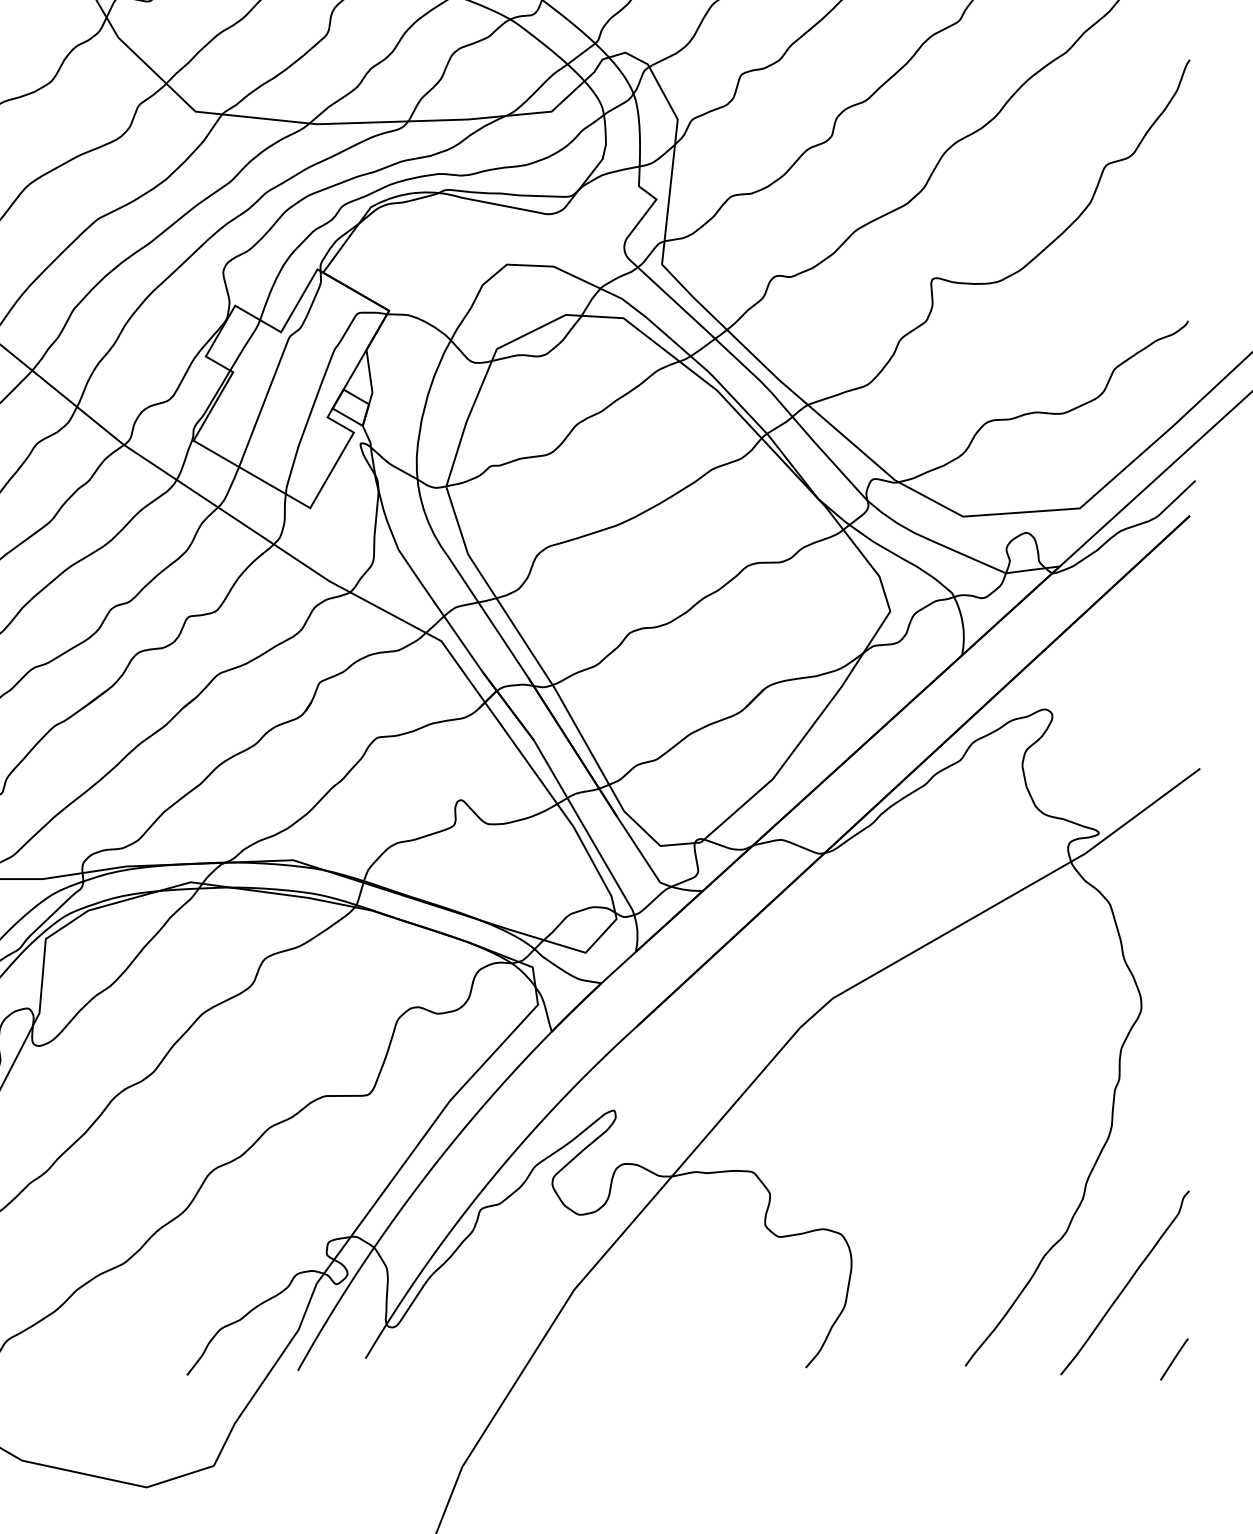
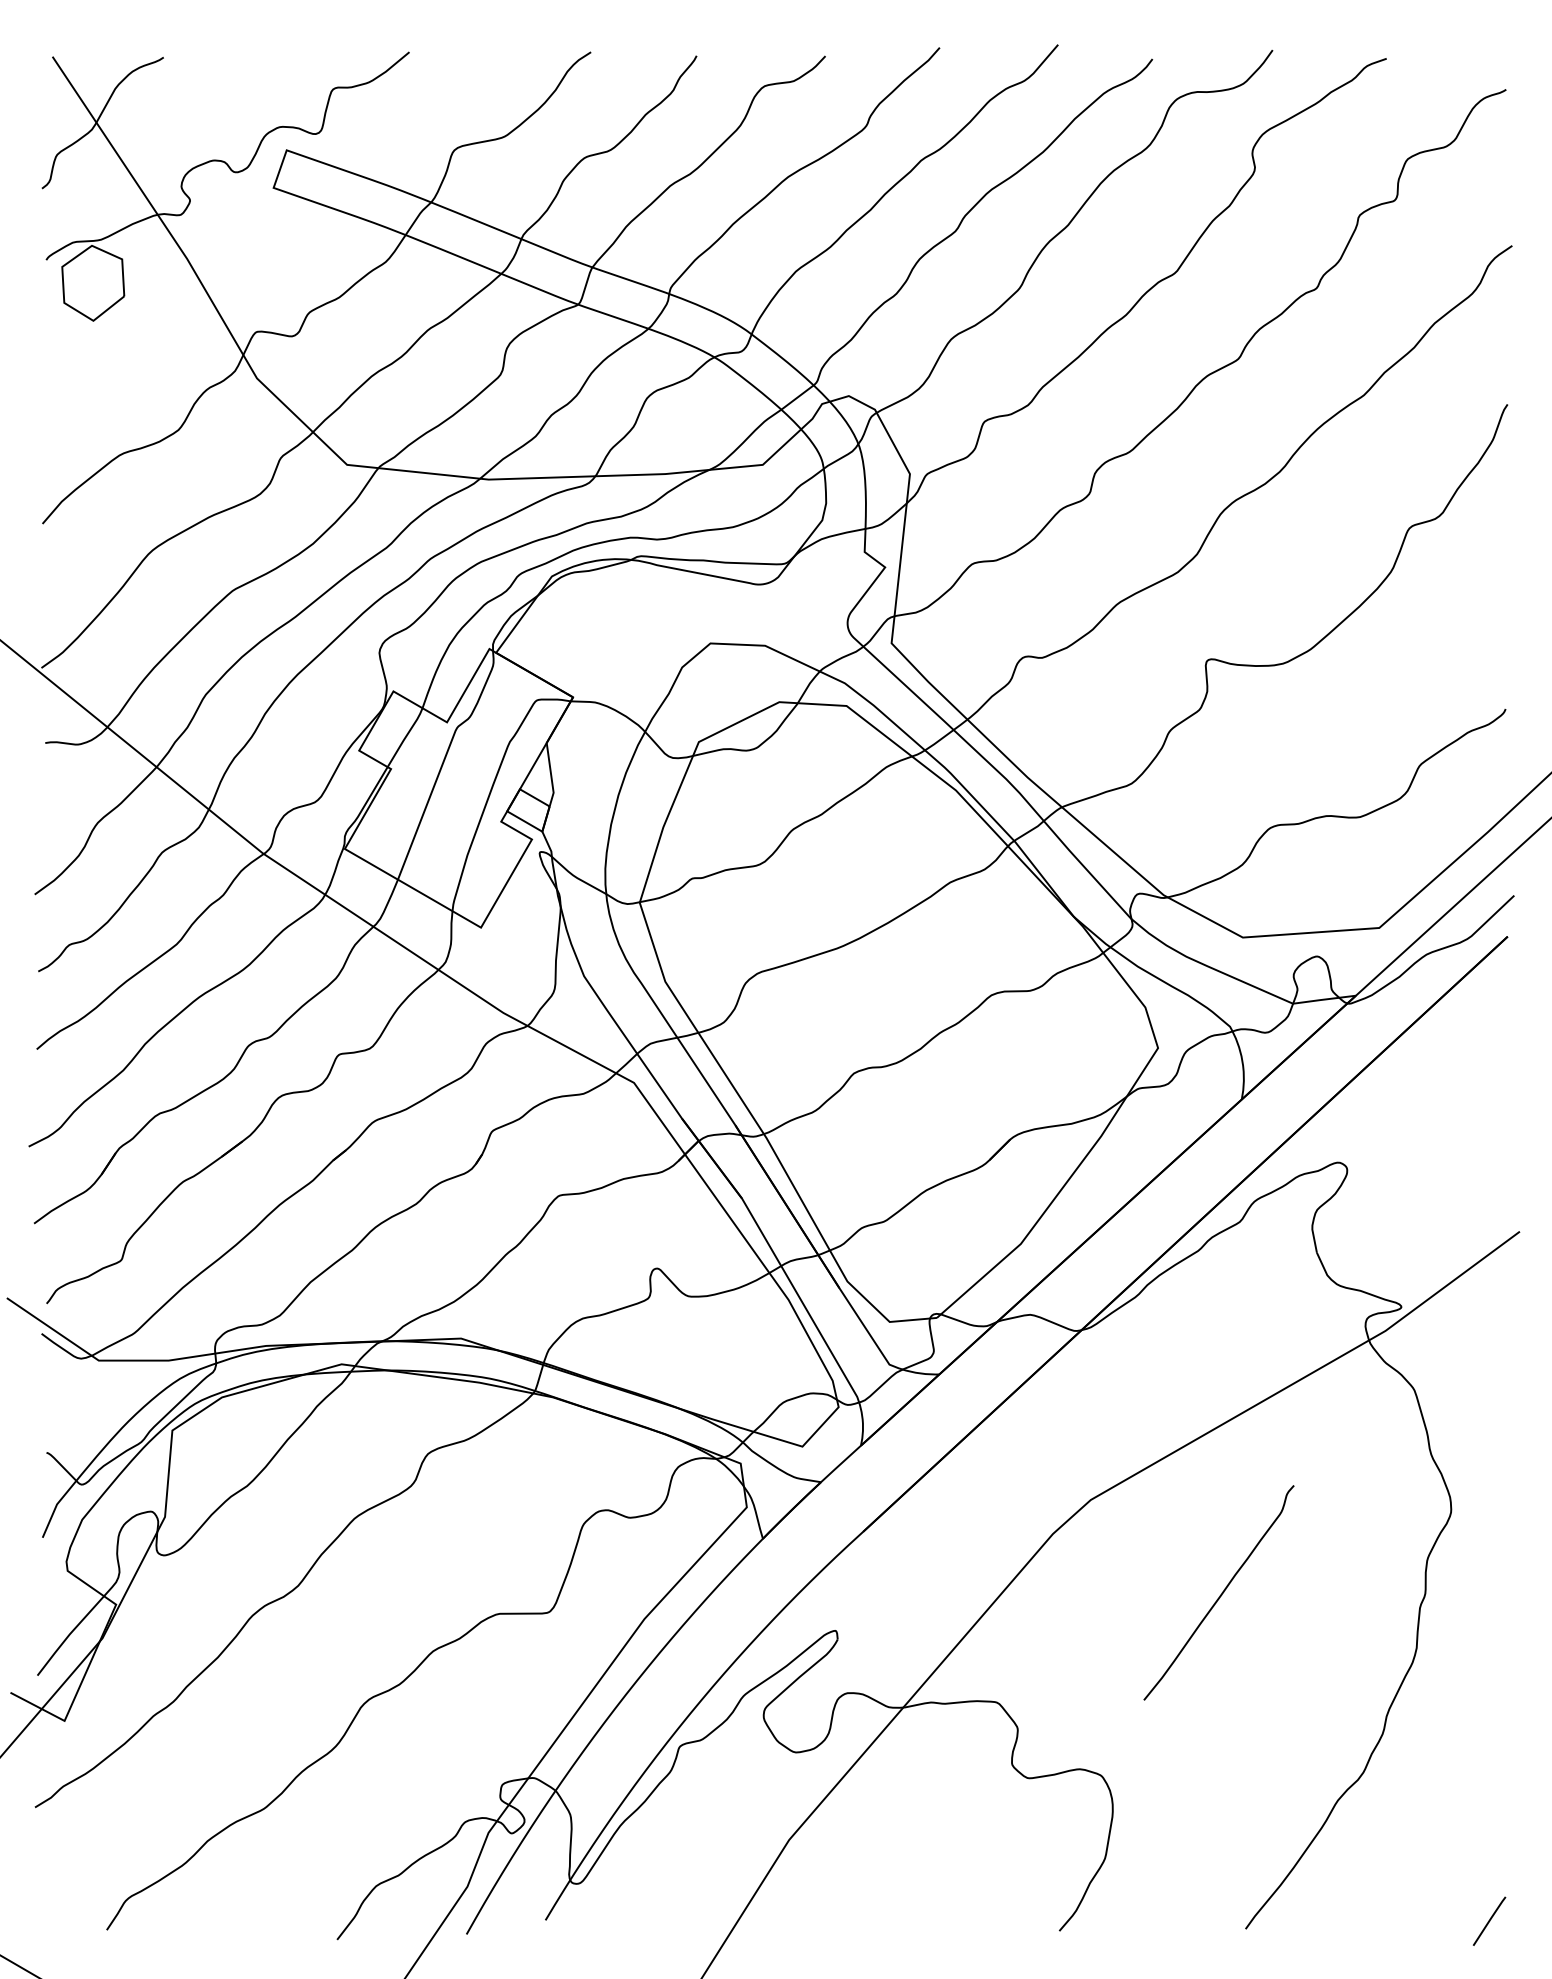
curve: (1126, 1284) -> (1220, 1594), moved

